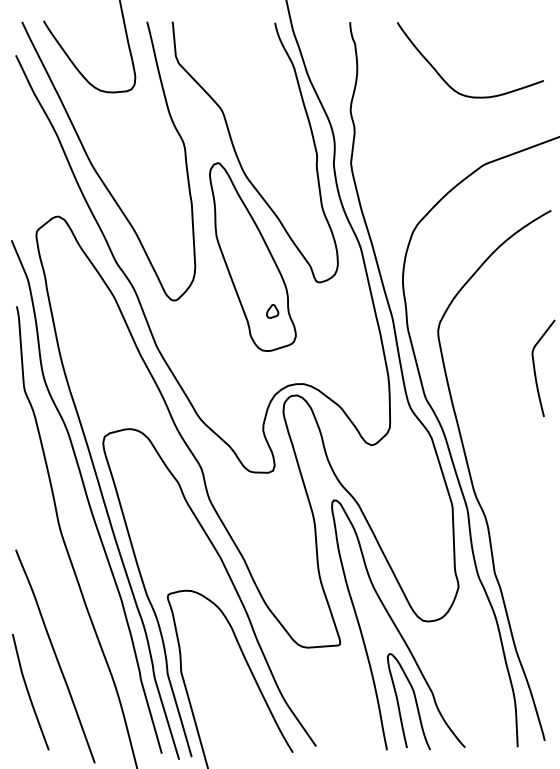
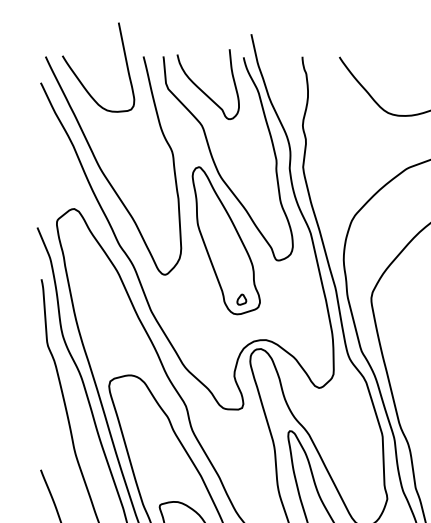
curve: (221, 64) -> (201, 89), added
part: (272, 311) -> (241, 299), moved

